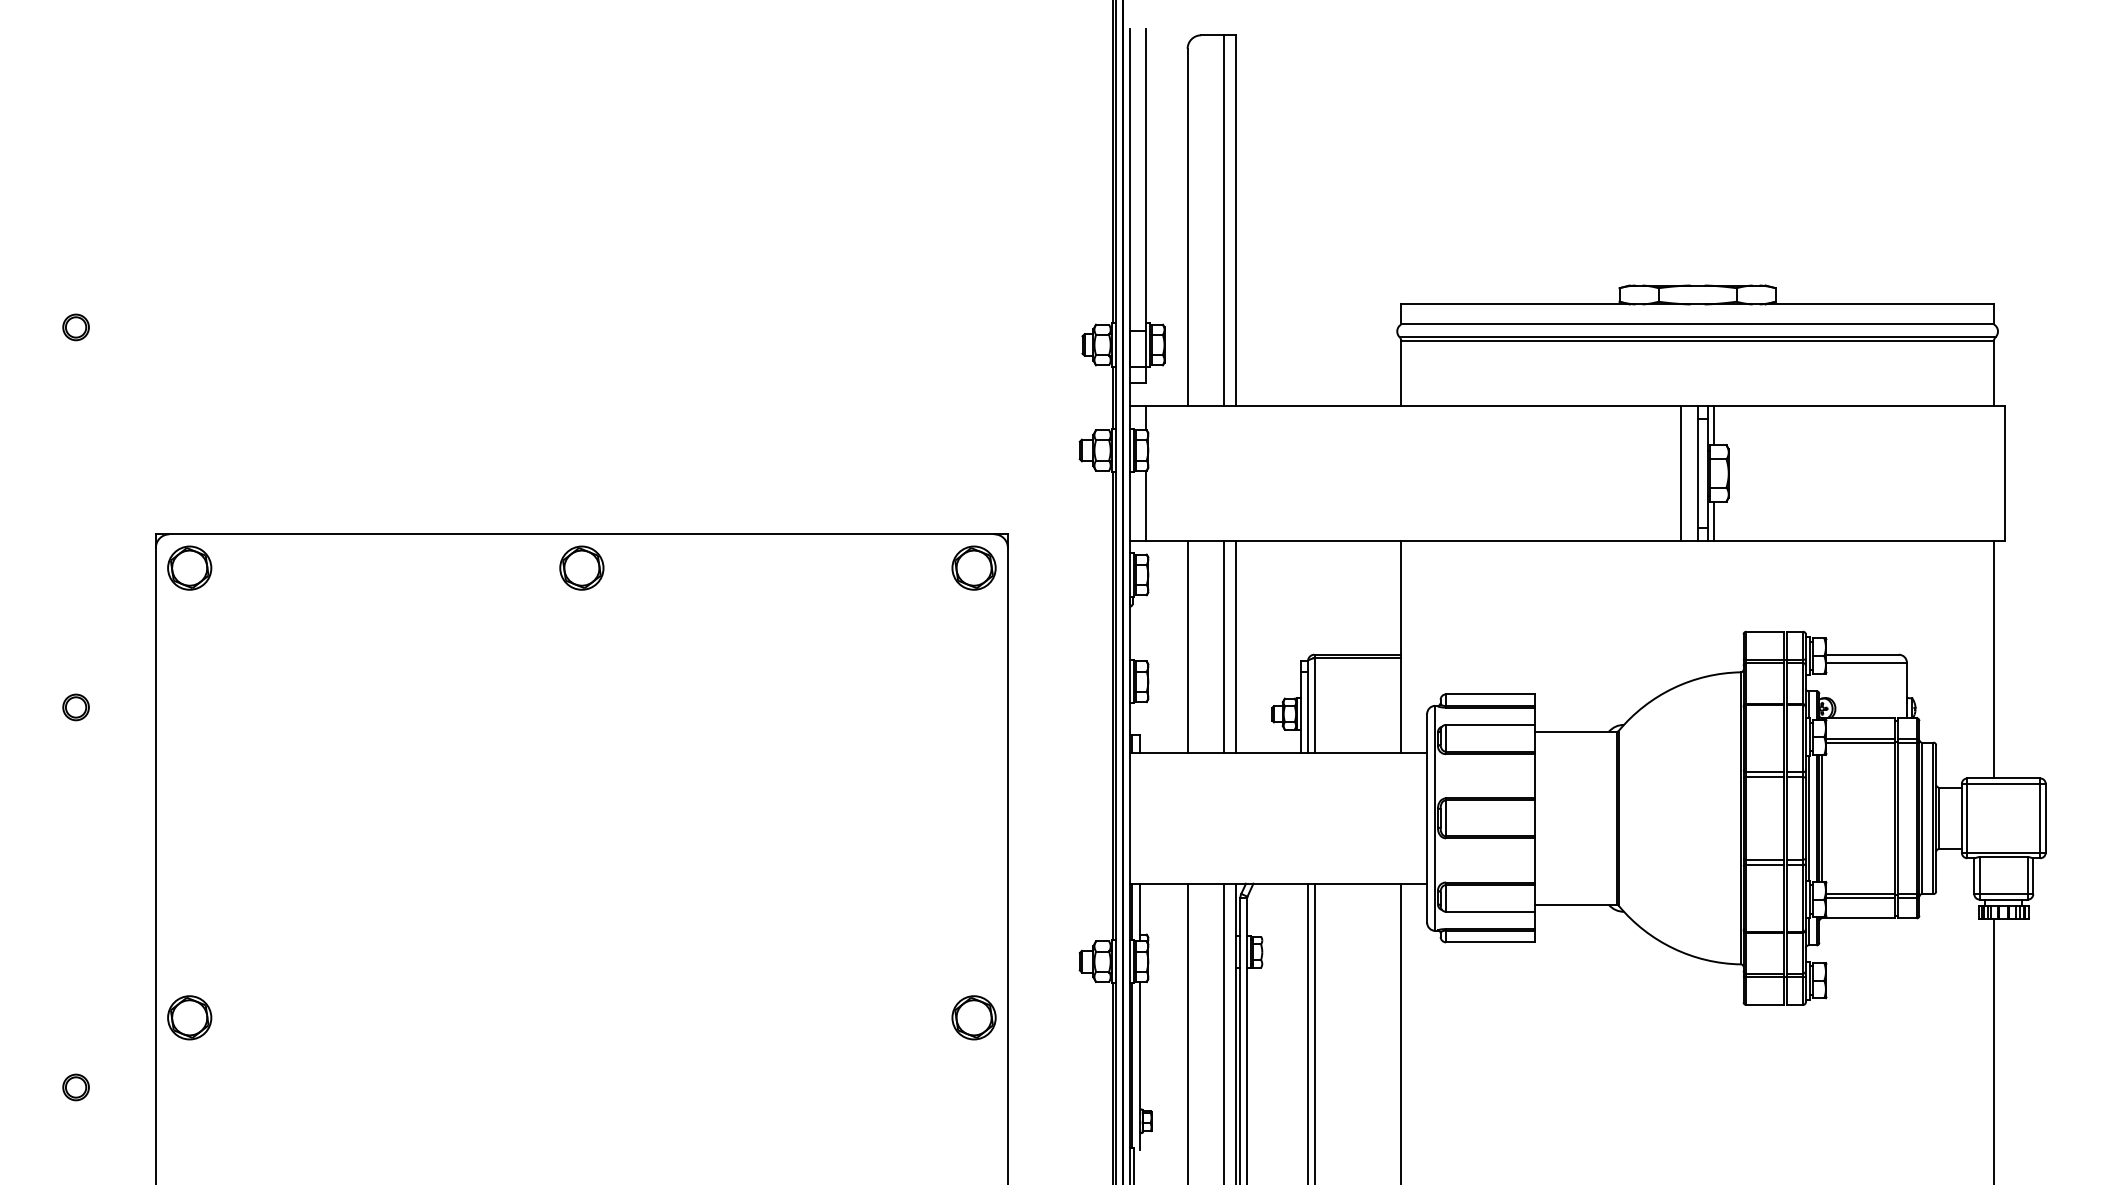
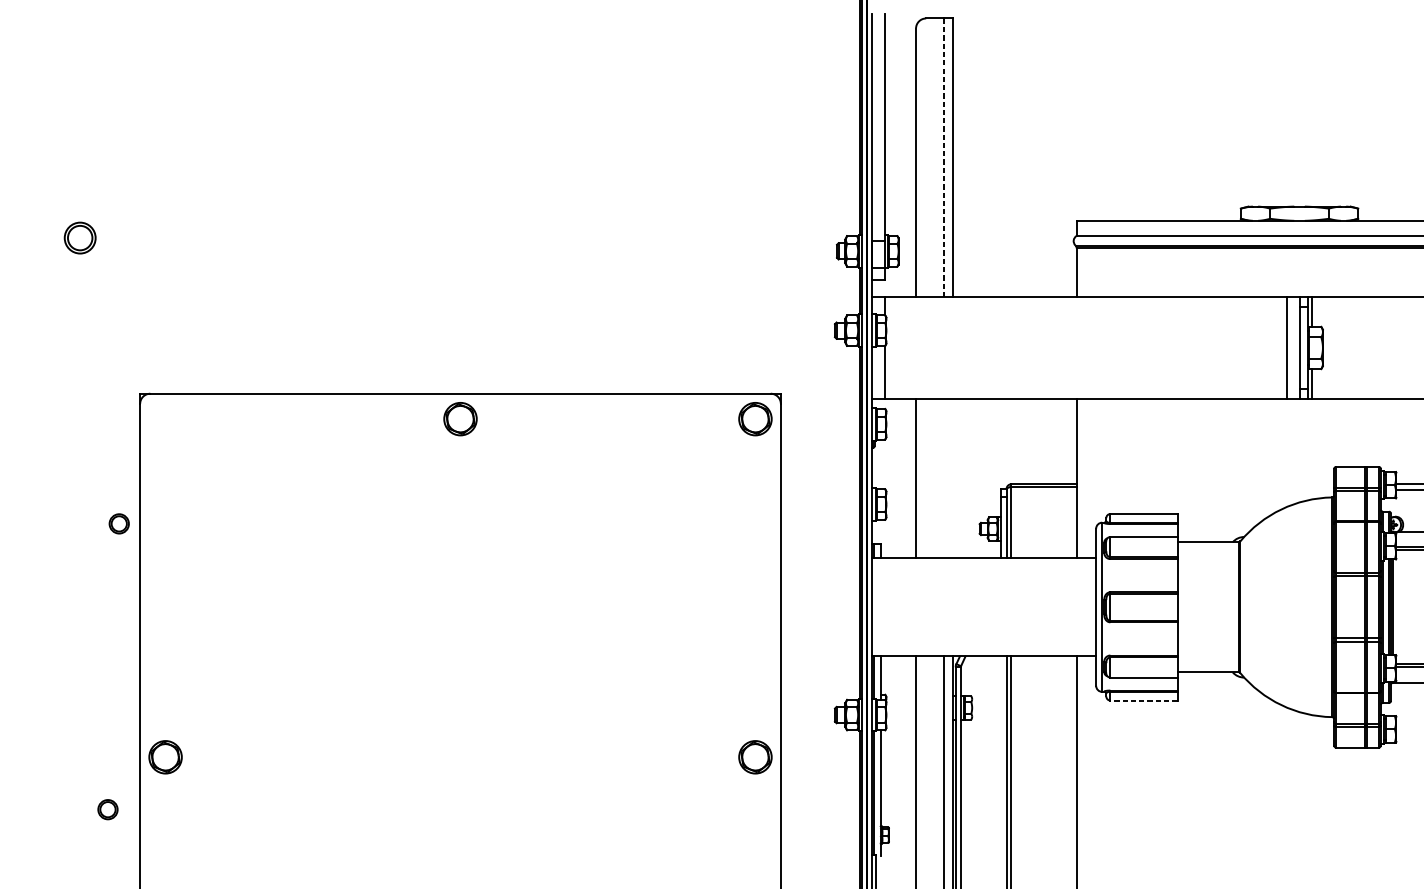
line: (1224, 220) -> (943, 157), solid -> dashed
part: (75, 327) -> (79, 238), size x1.6
part: (189, 567) -> (165, 418), removed
line: (1224, 647) -> (943, 478), removed
line: (1236, 647) -> (952, 478), removed
part: (75, 707) -> (118, 523), moved
line: (1490, 942) -> (1143, 700), solid -> dashed
part: (75, 1087) -> (107, 809), moved

